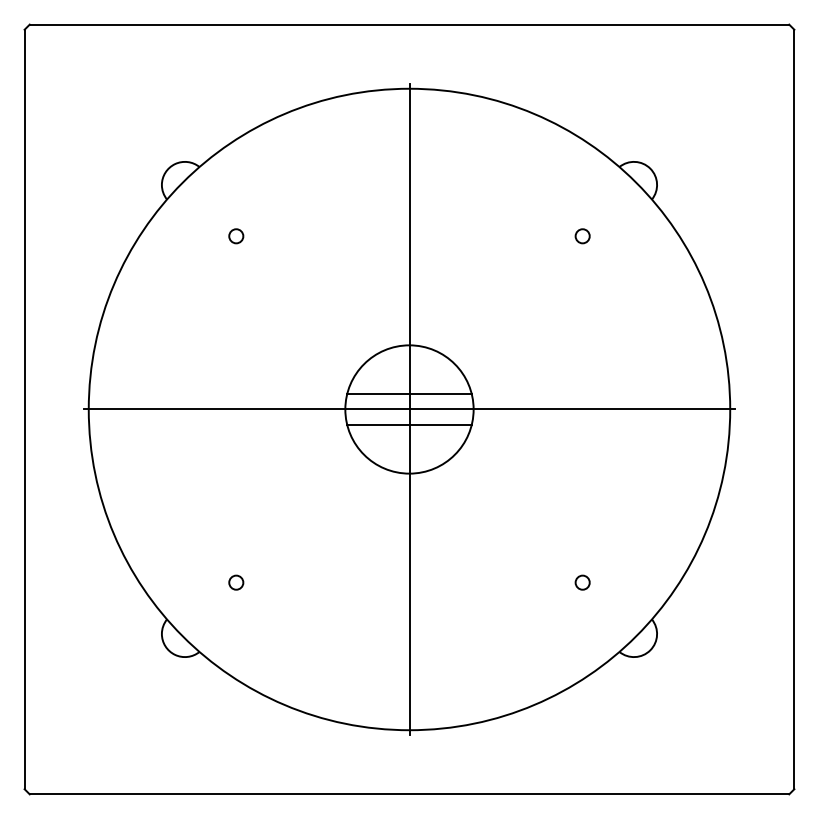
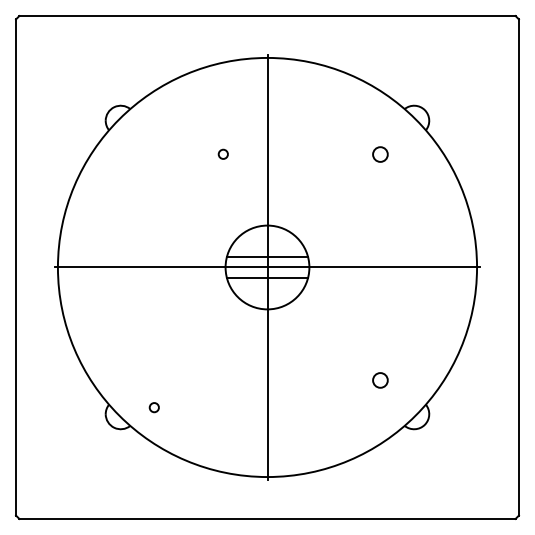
circle: (235, 235) -> (222, 153), moved
circle: (582, 235) -> (380, 153), size x1.6
circle: (235, 582) -> (153, 407), moved
circle: (582, 582) -> (380, 380), size x1.6

